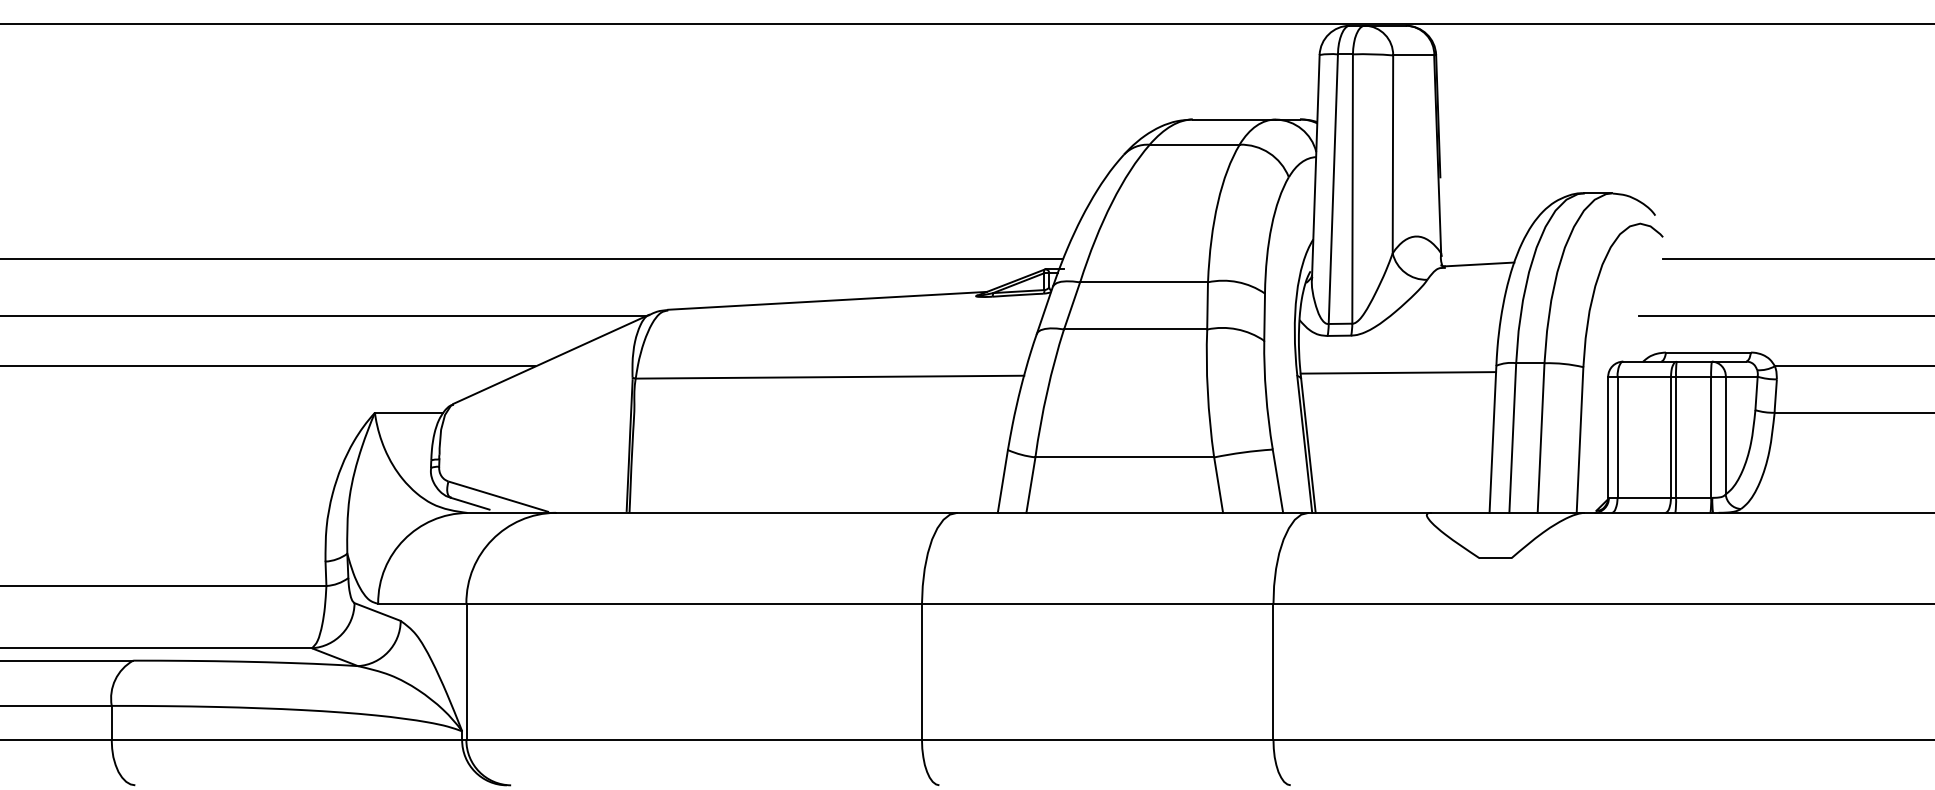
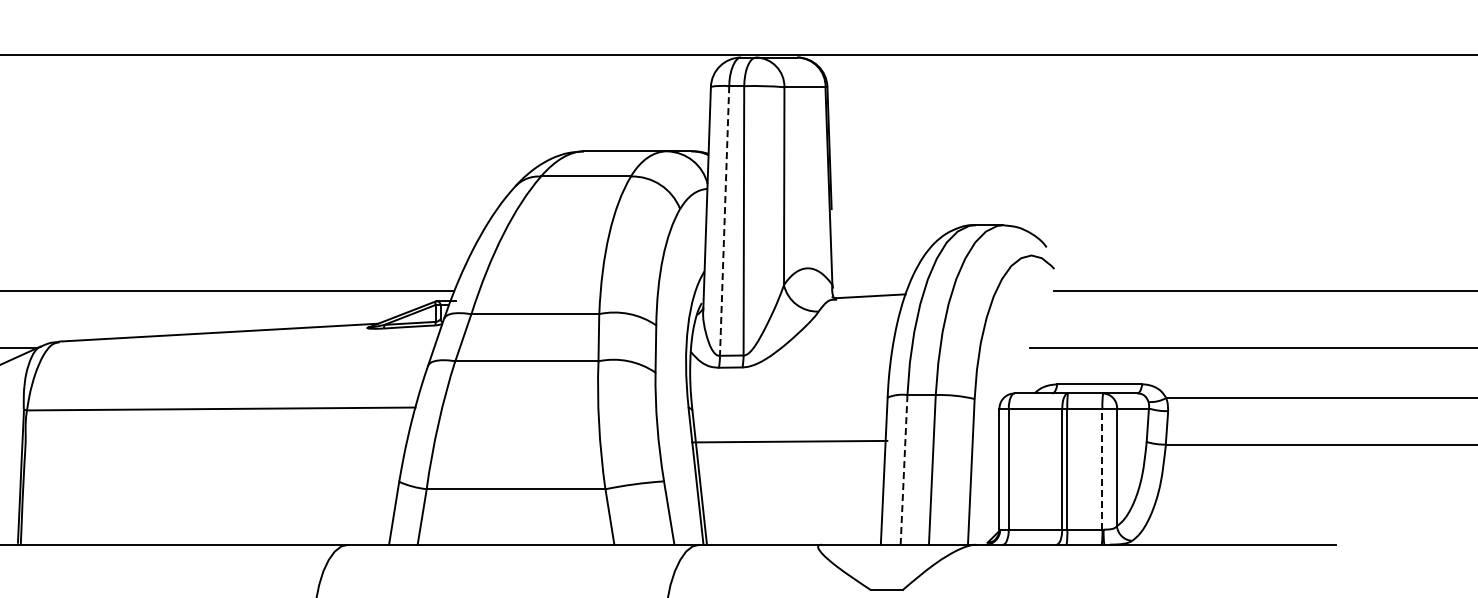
line: (1333, 189) -> (724, 221), solid -> dashed
line: (1398, 372) -> (789, 441), moved
line: (1711, 437) -> (1102, 469), solid -> dashed
line: (1512, 438) -> (903, 470), solid -> dashed

